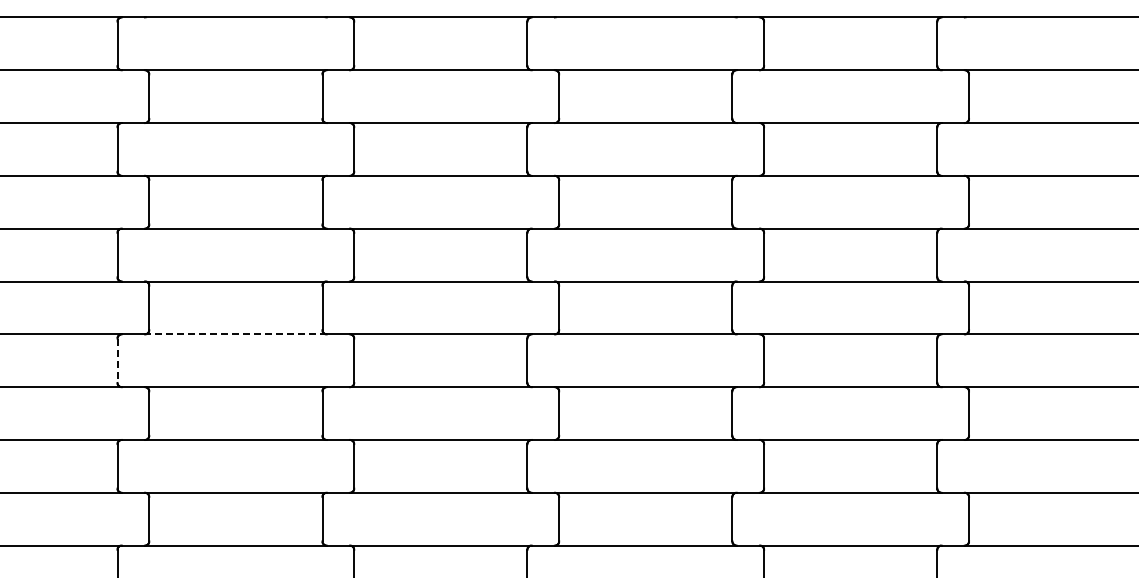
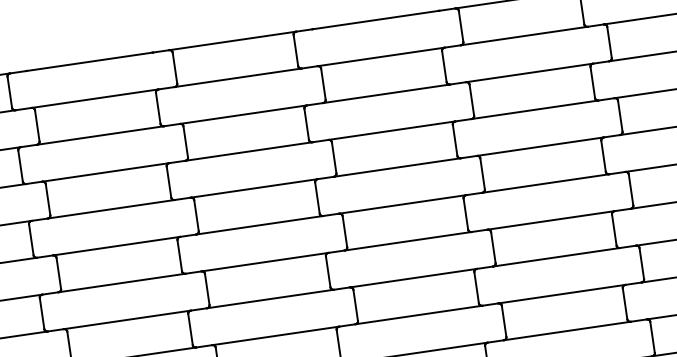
line: (235, 334) -> (121, 283), dashed -> solid
line: (117, 361) -> (42, 314), dashed -> solid

